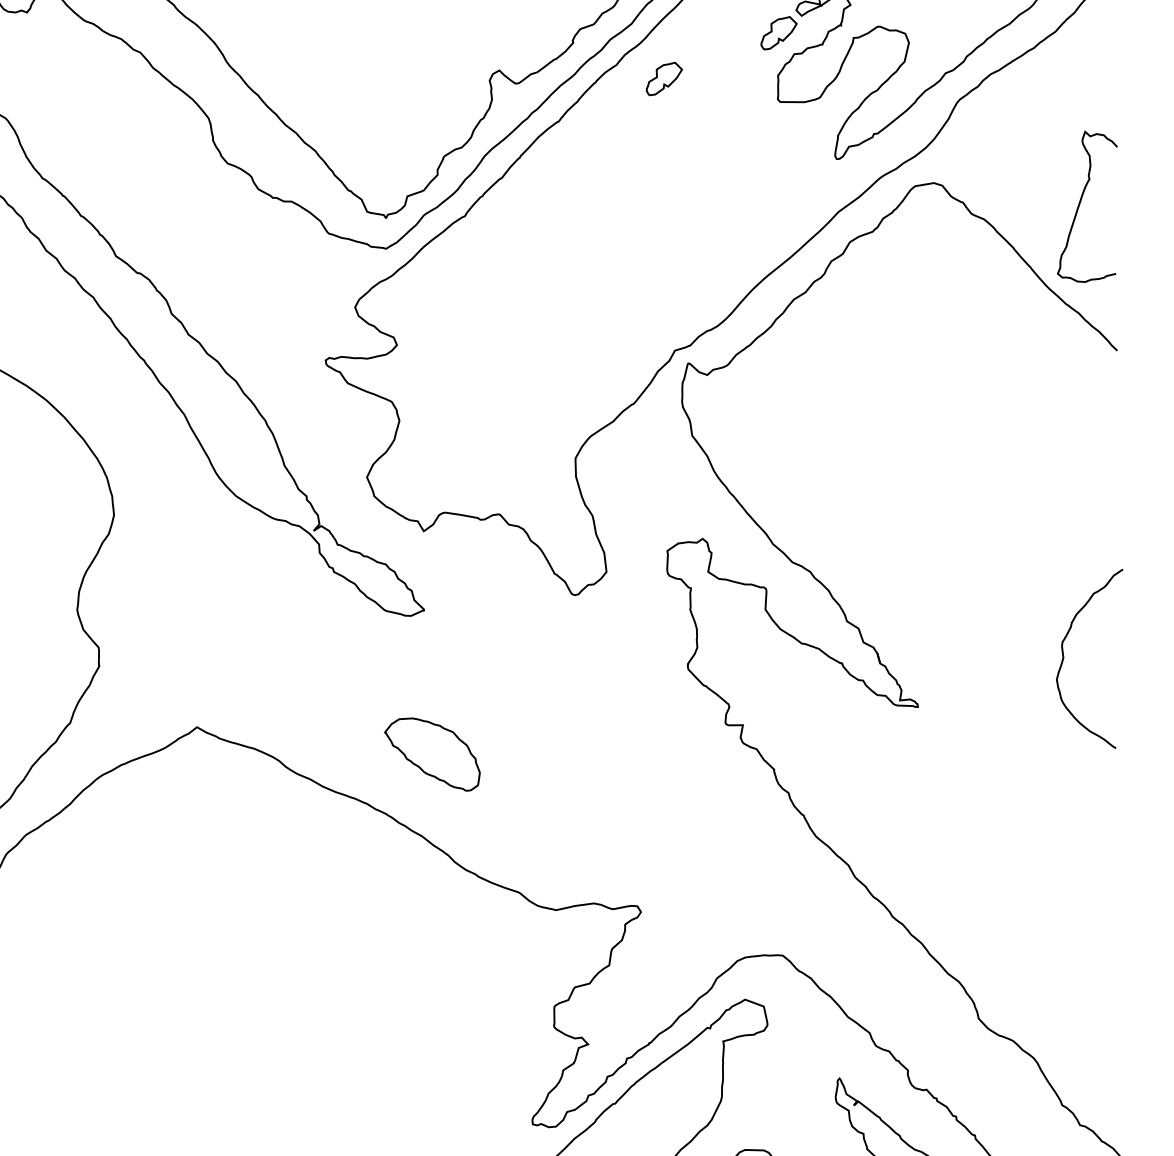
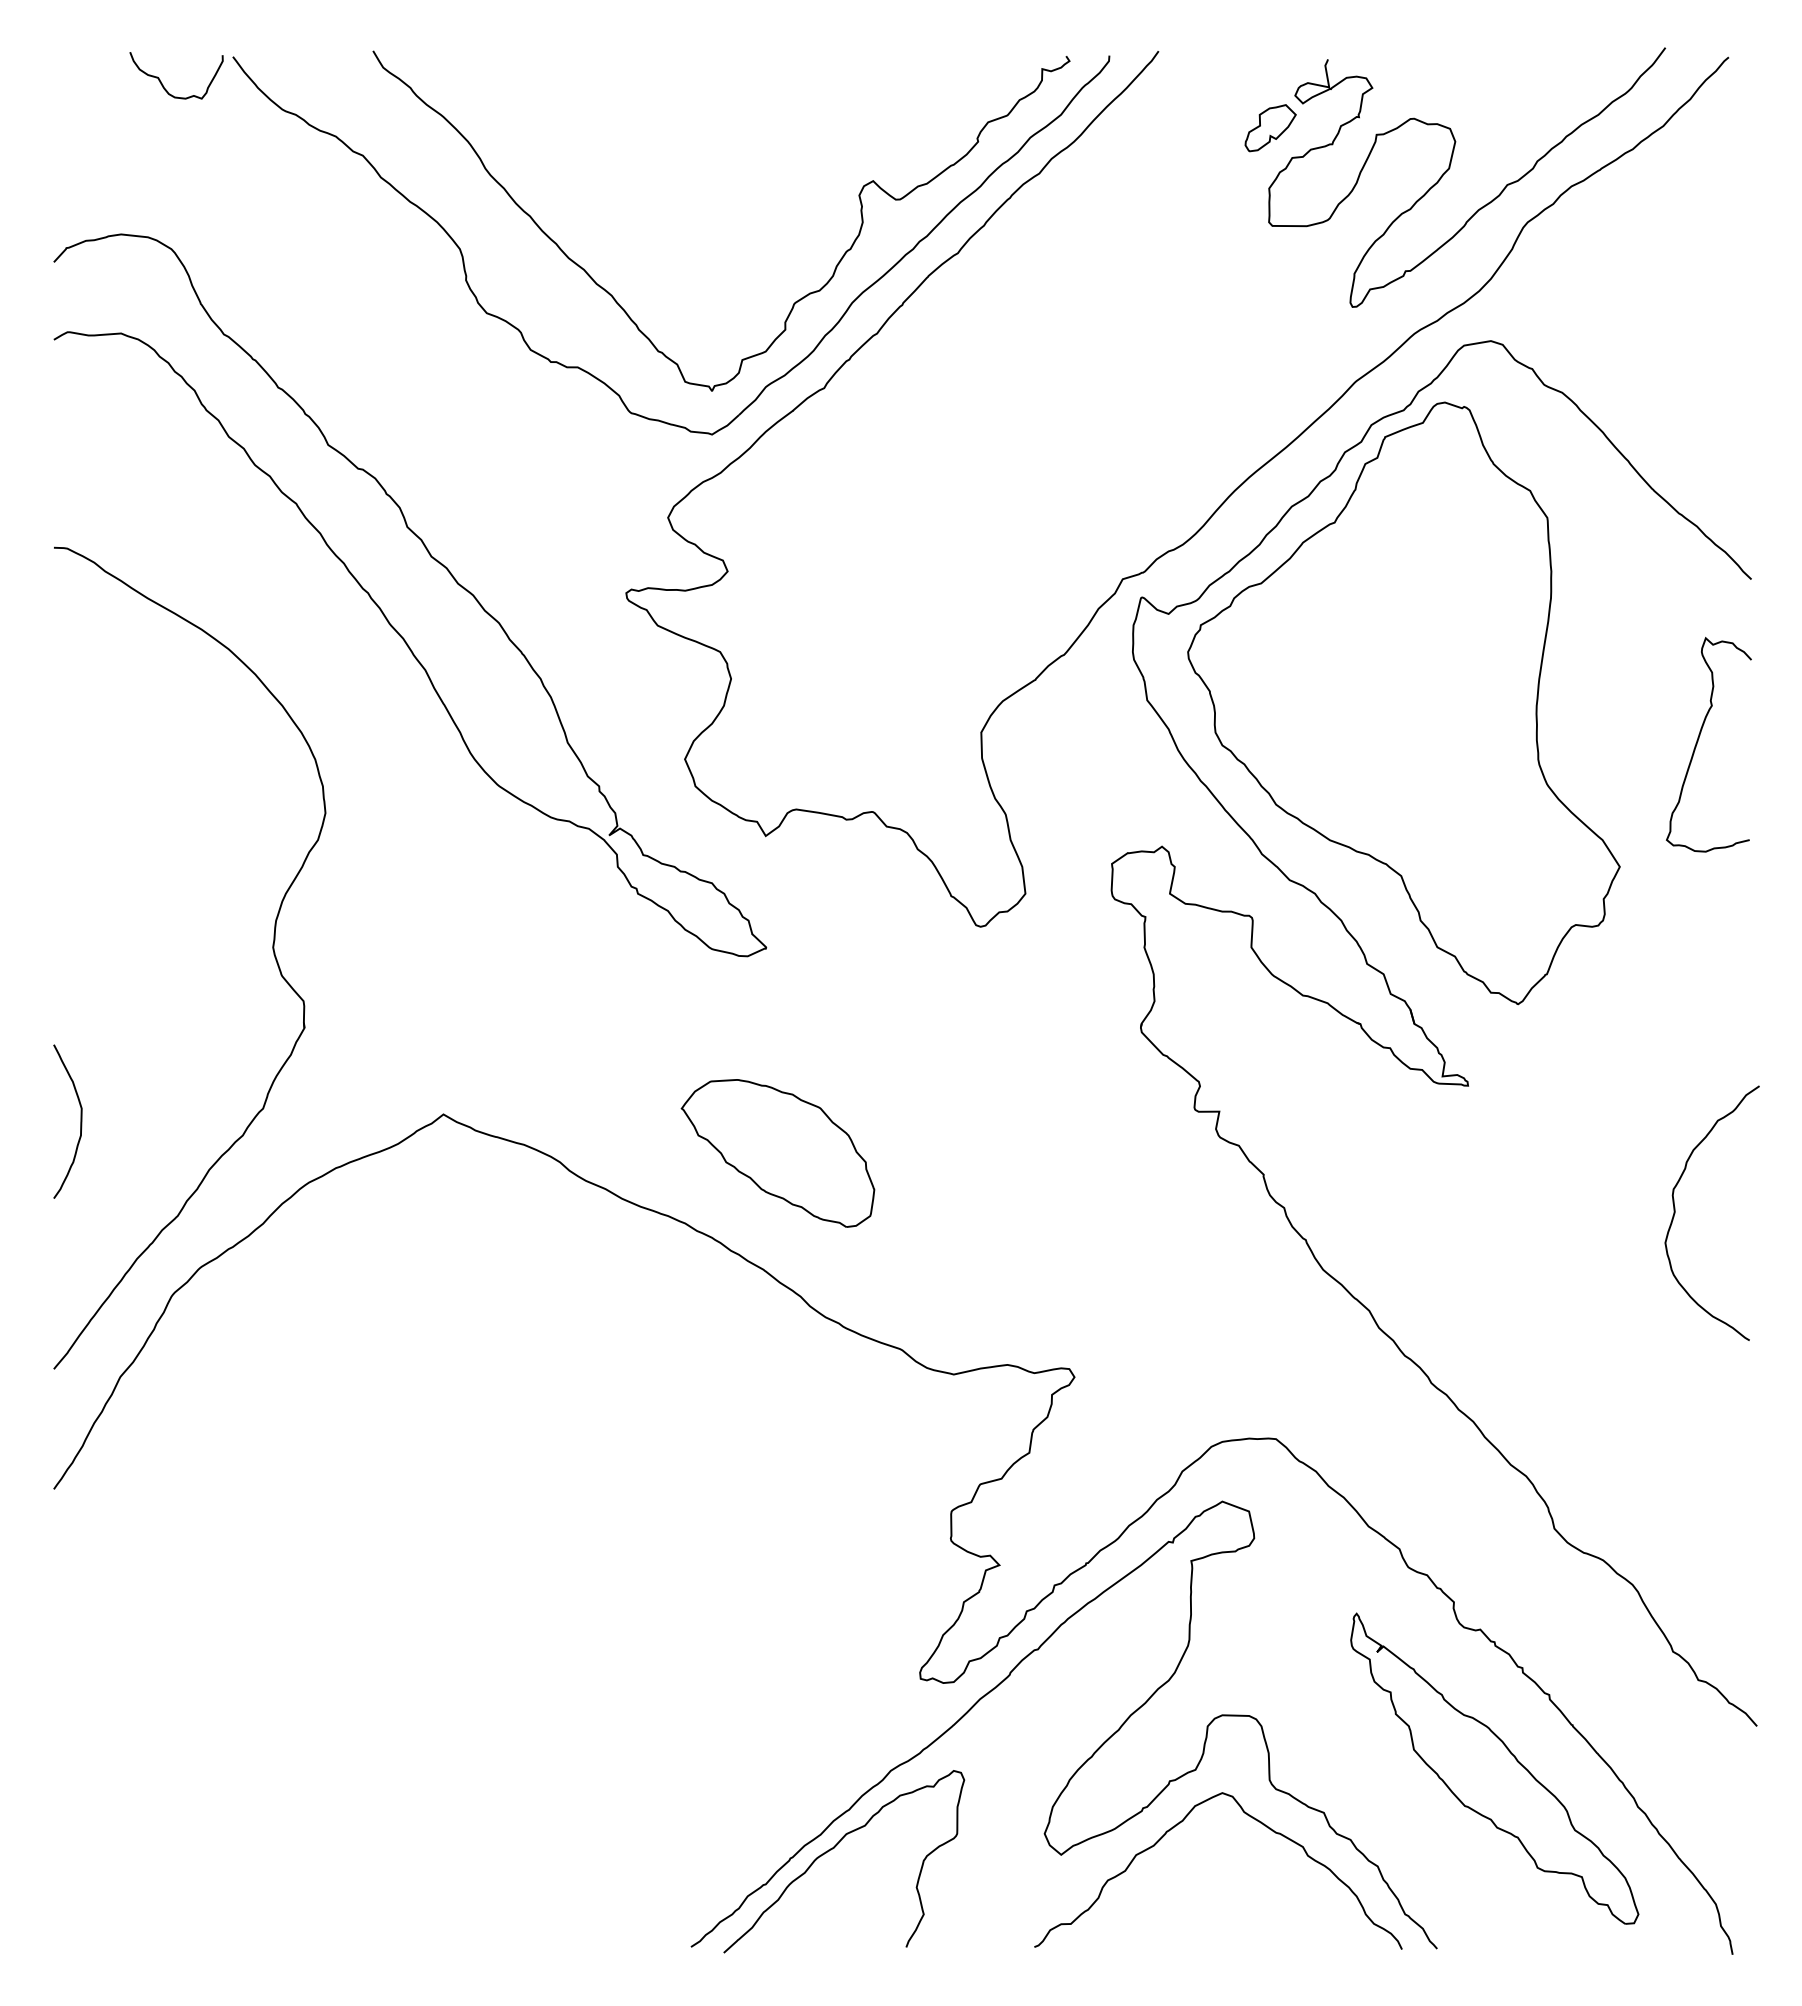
part: (664, 79) -> (1107, 193), removed
curve: (1080, 204) -> (1698, 741), moved
part: (872, 438) -> (1403, 703), added
curve: (1063, 658) -> (1675, 1212), moved
part: (432, 754) -> (777, 1153), size x1.43

